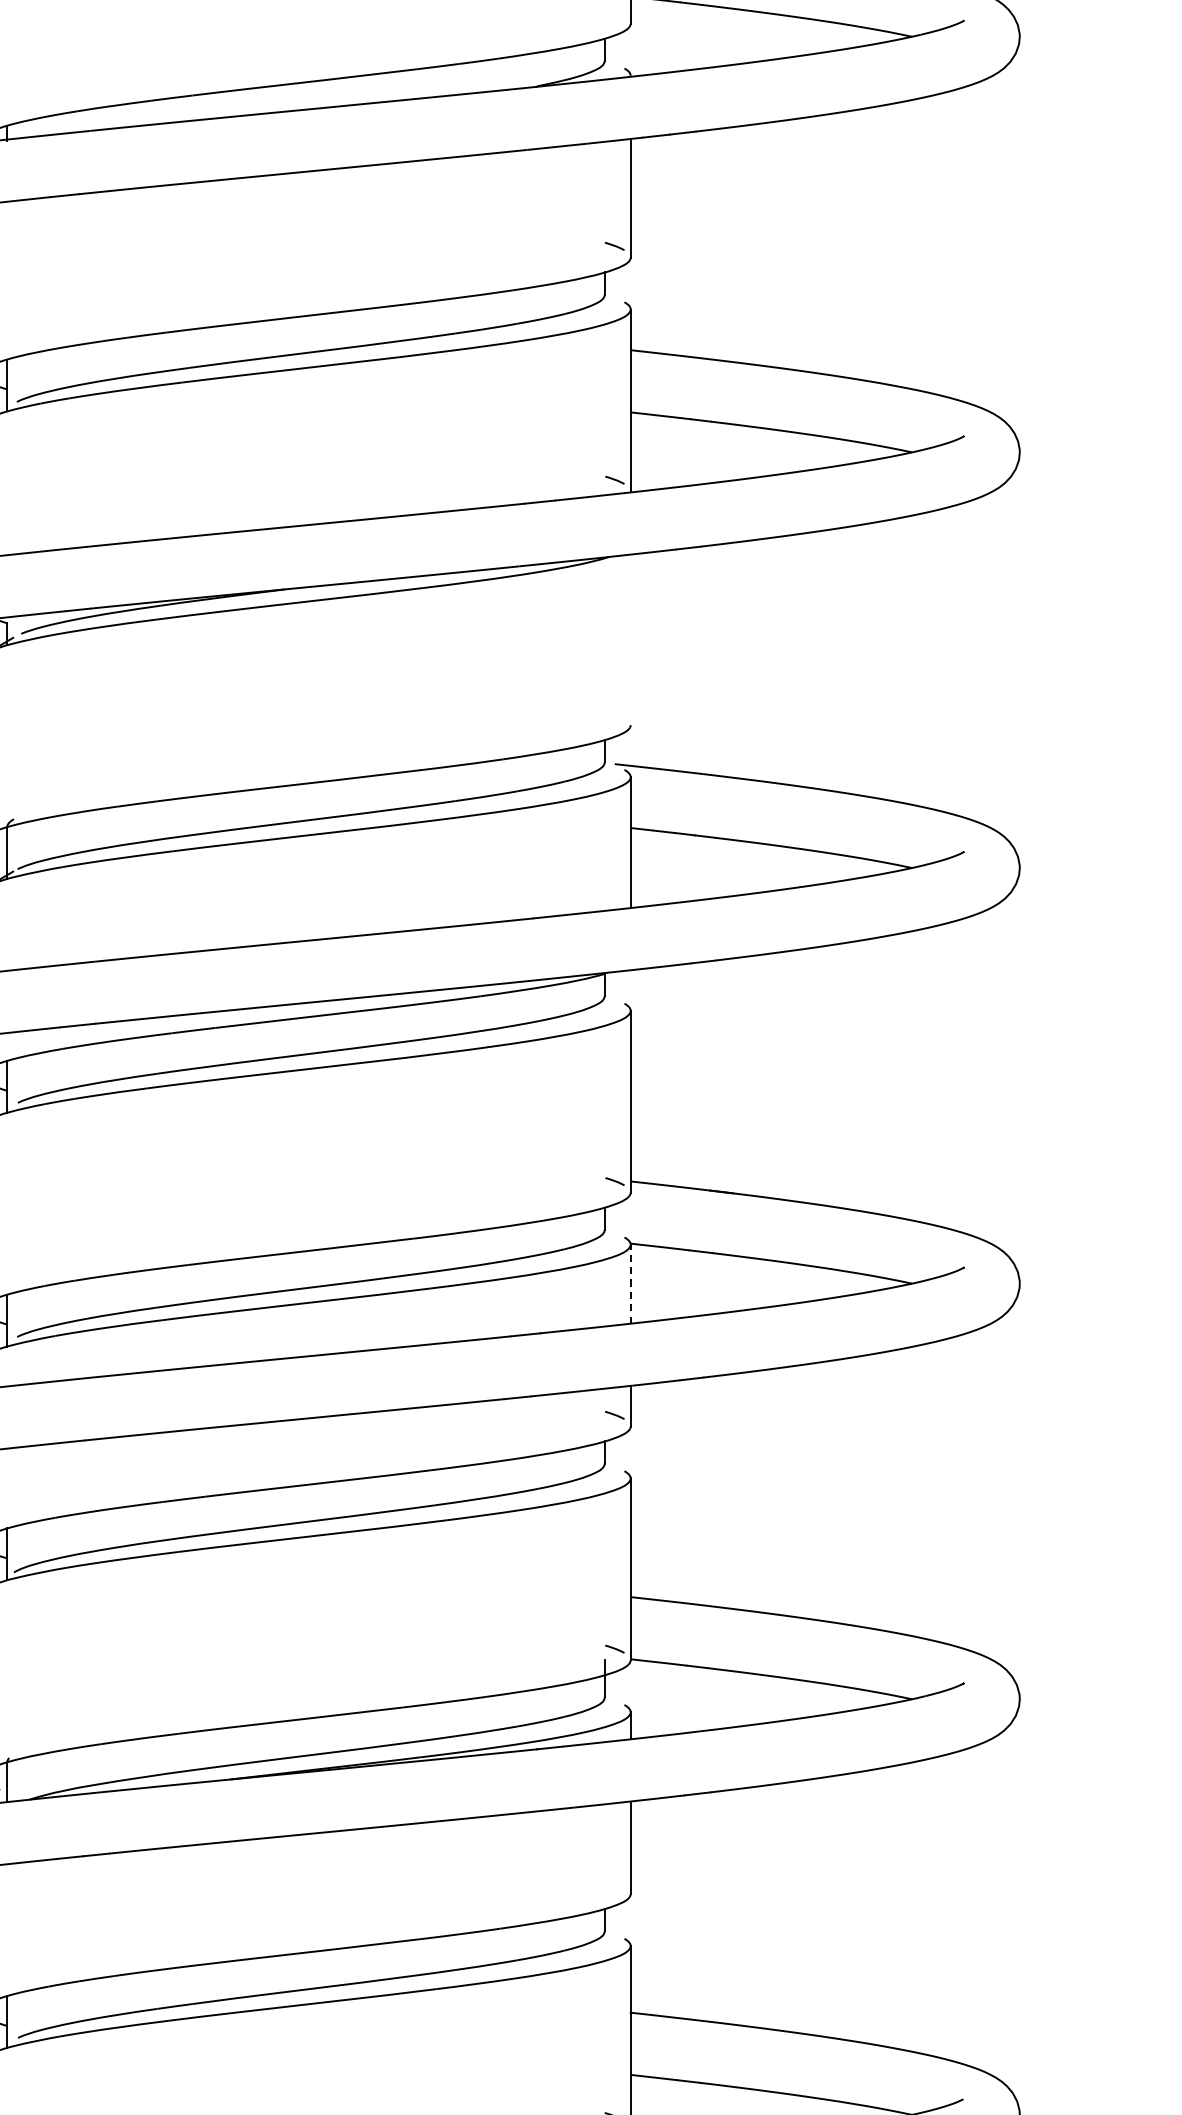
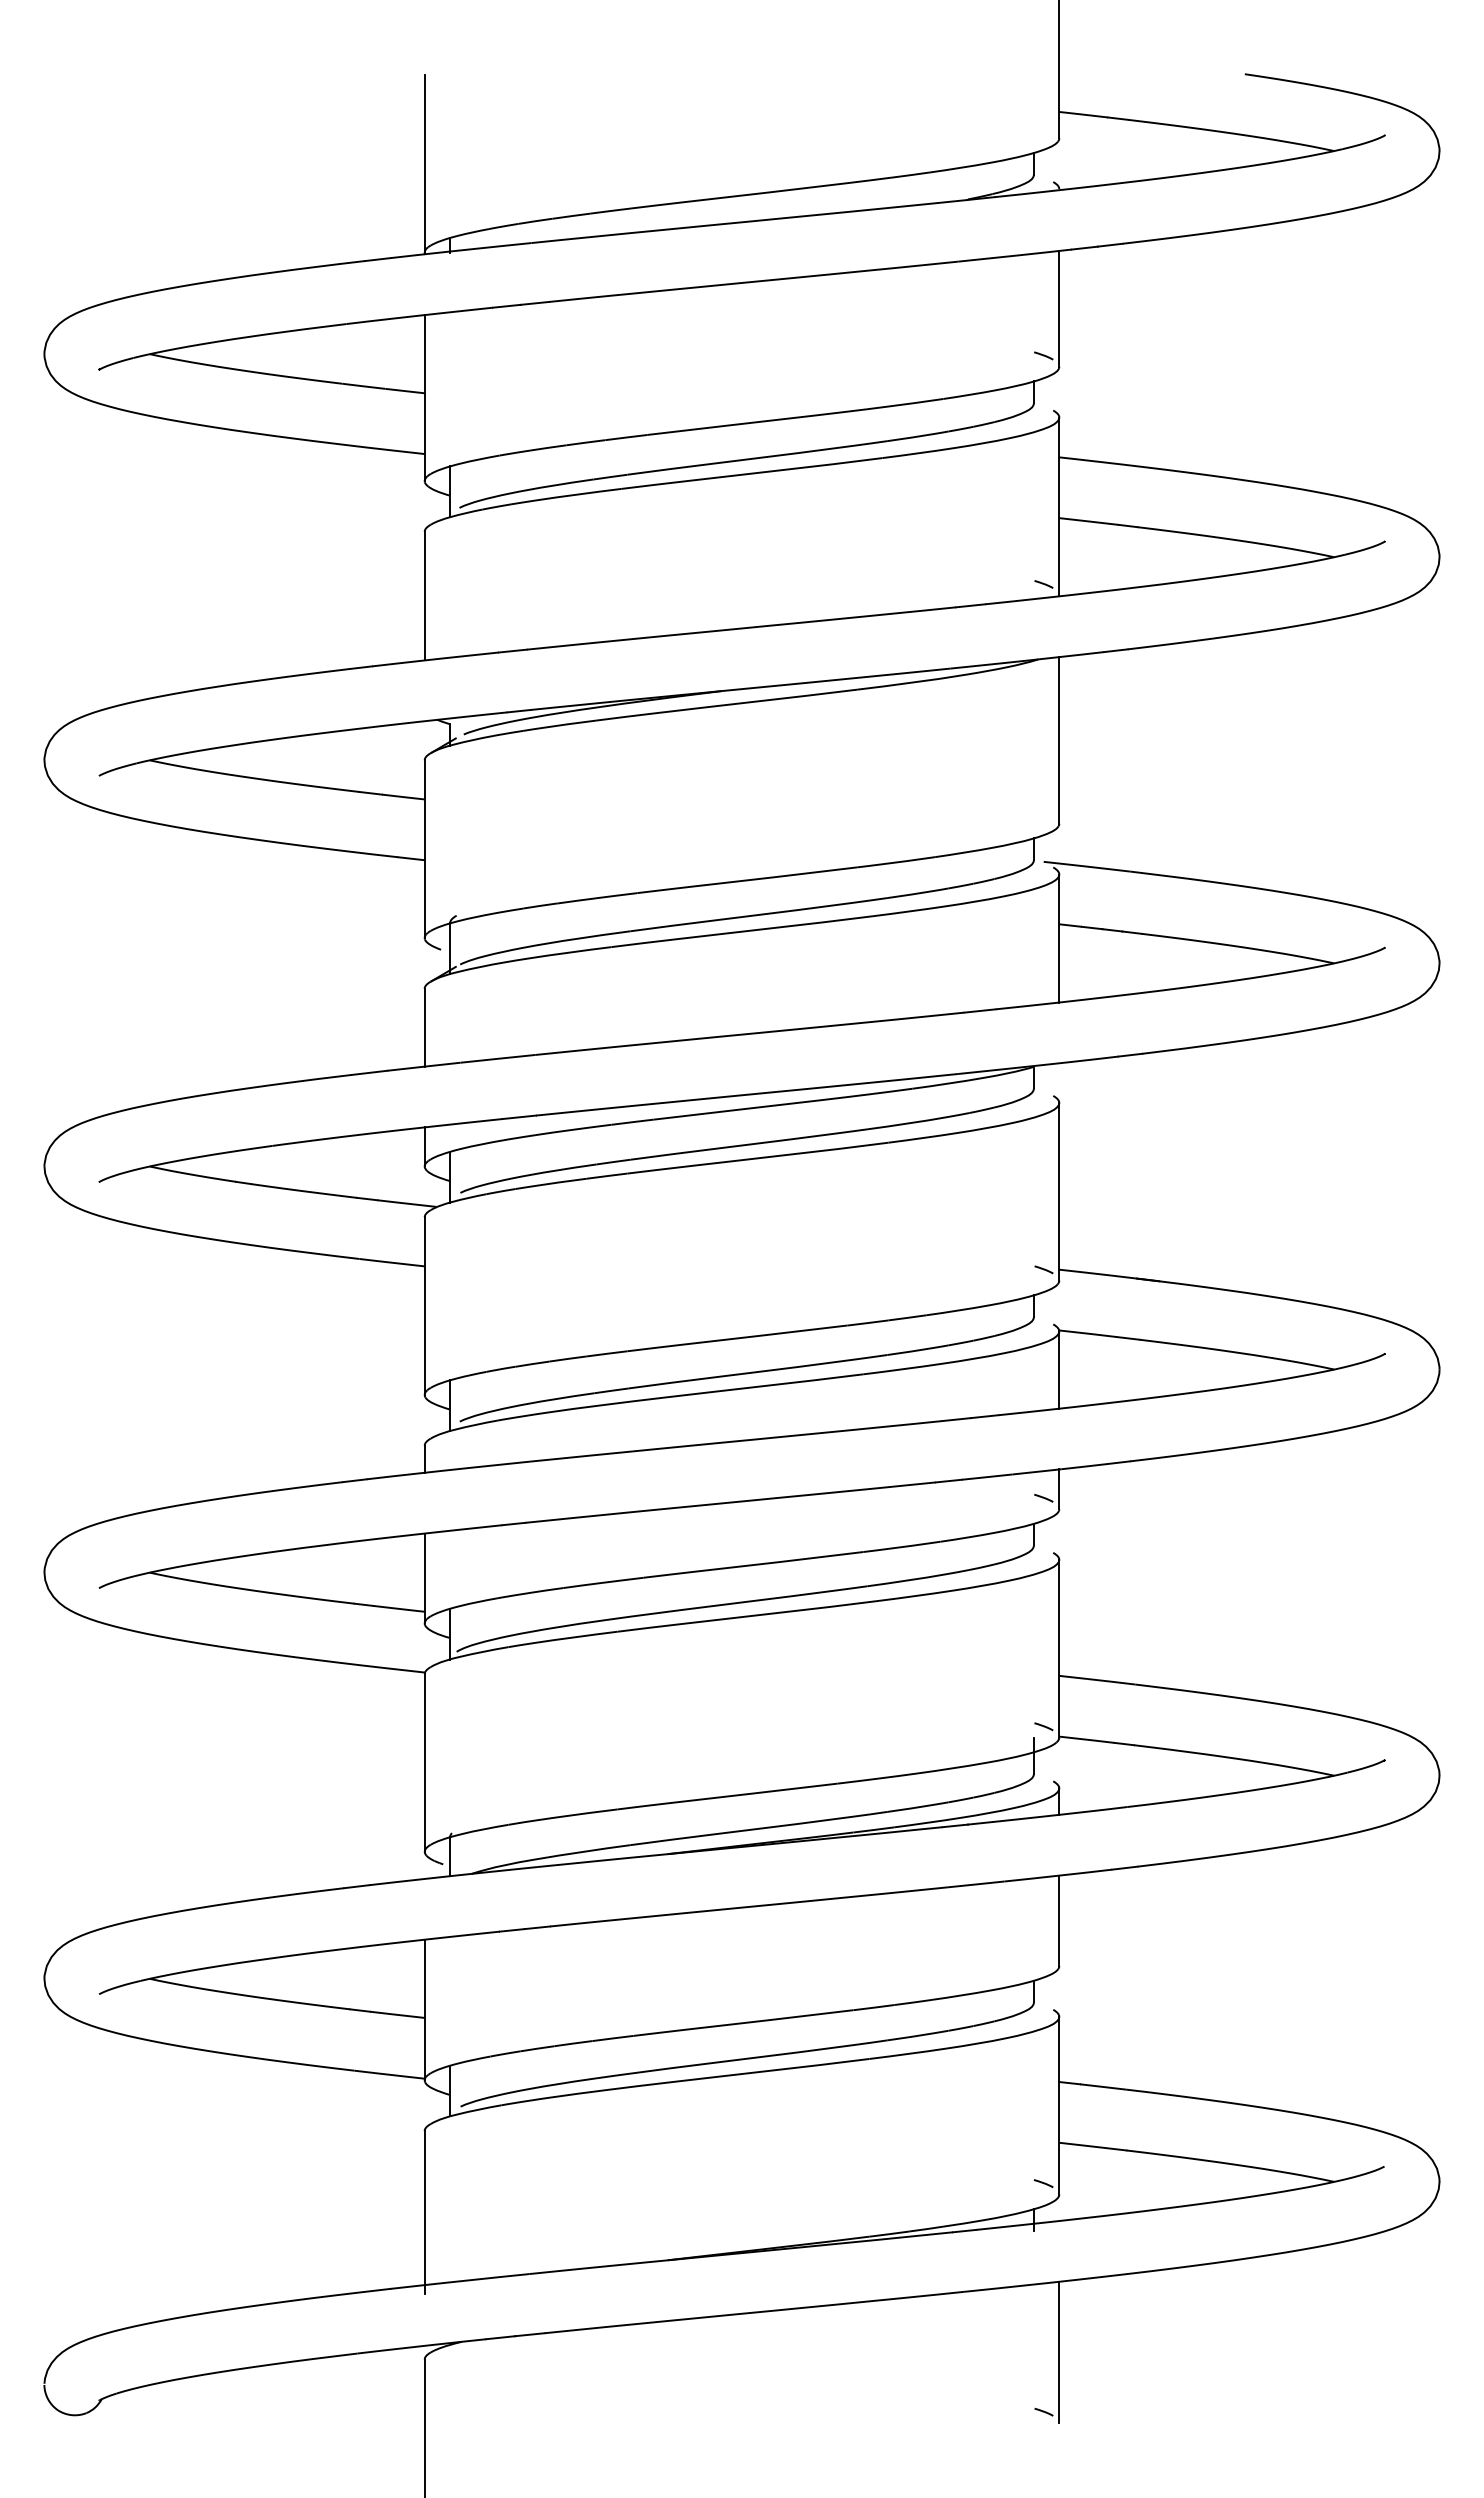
line: (630, 639) -> (1059, 740), added
line: (630, 1284) -> (1059, 1370), dashed -> solid

